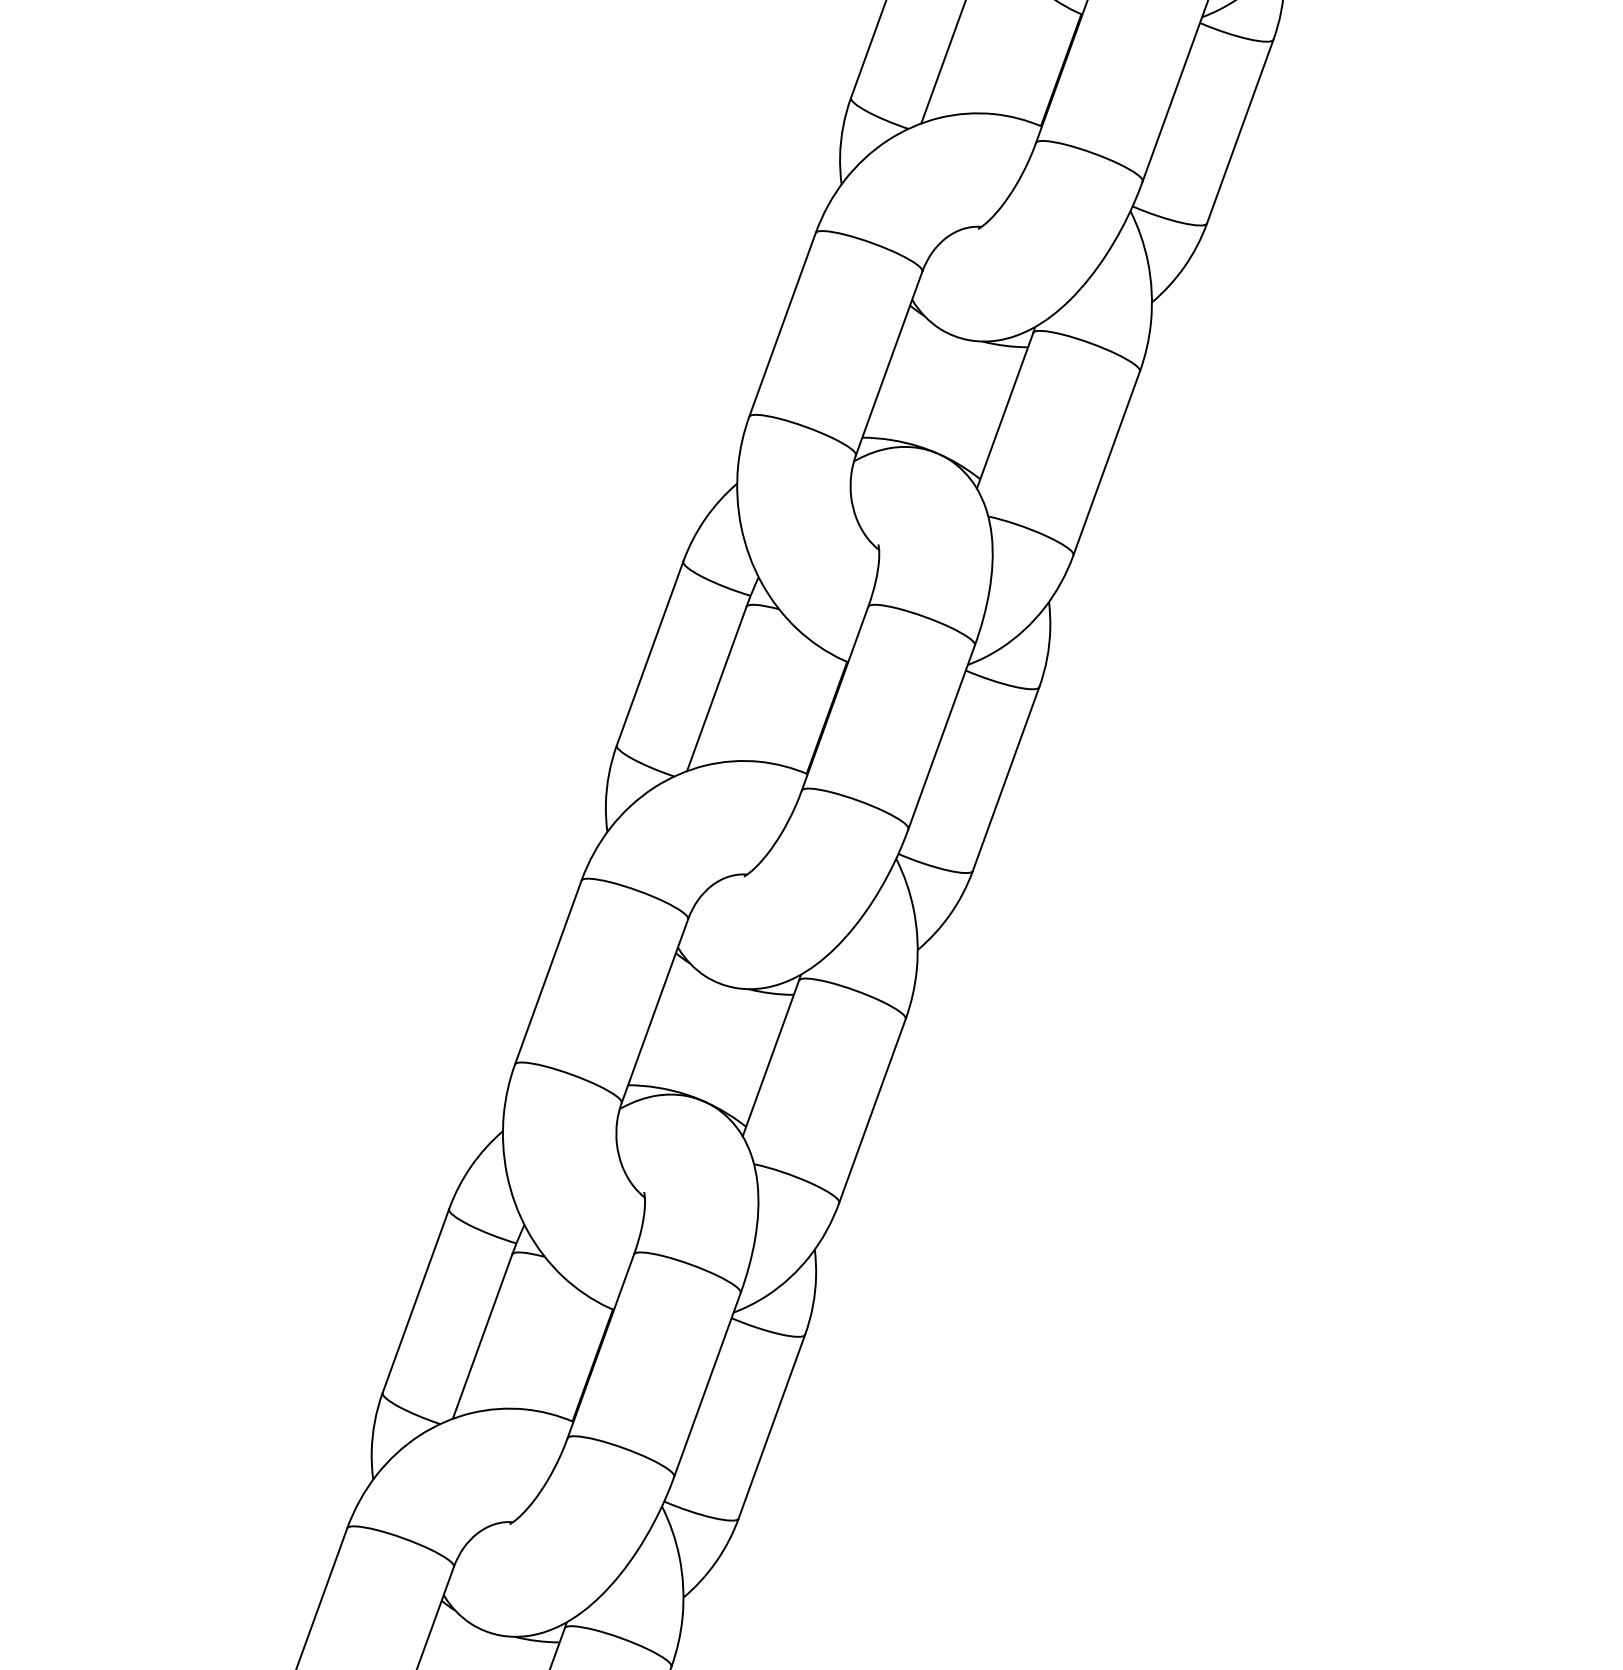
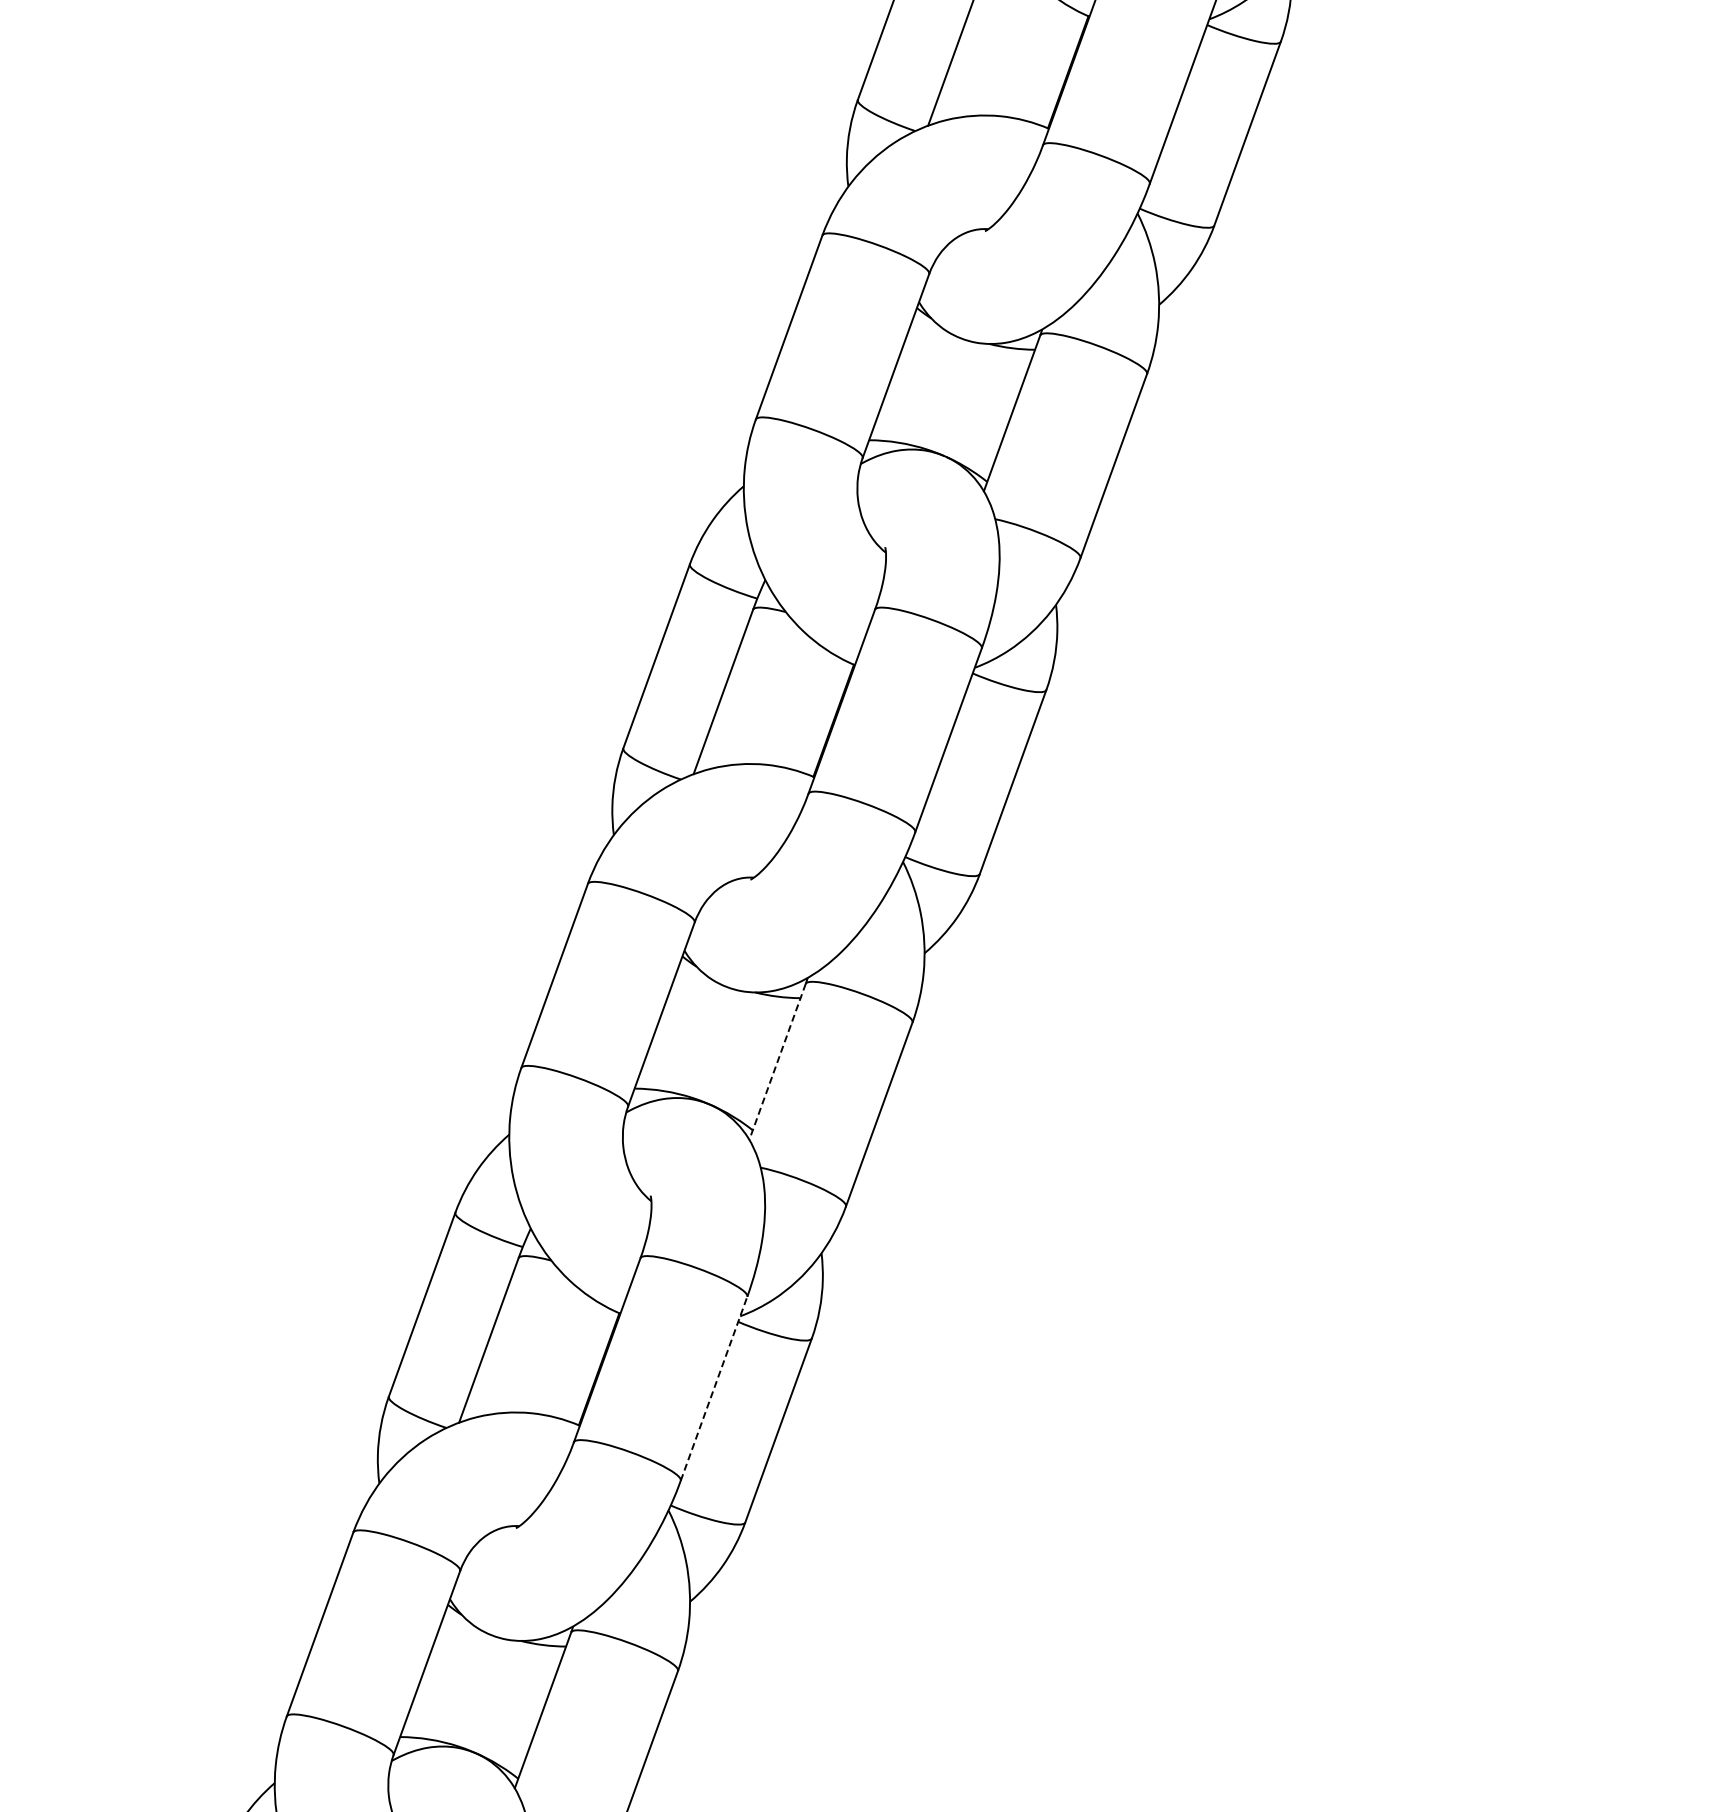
line: (770, 1058) -> (777, 1061), solid -> dashed
line: (707, 1384) -> (714, 1388), solid -> dashed

